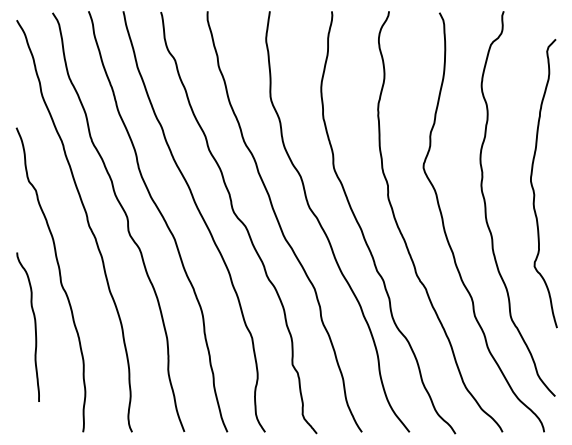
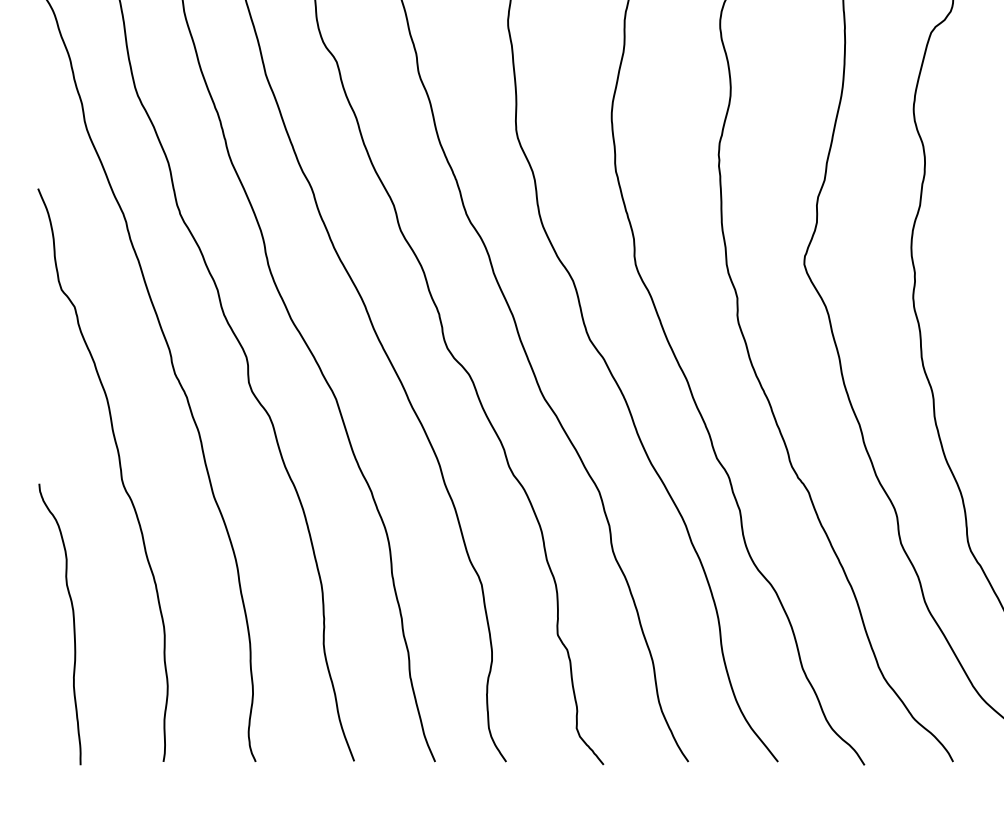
curve: (34, 326) -> (71, 623), moved

